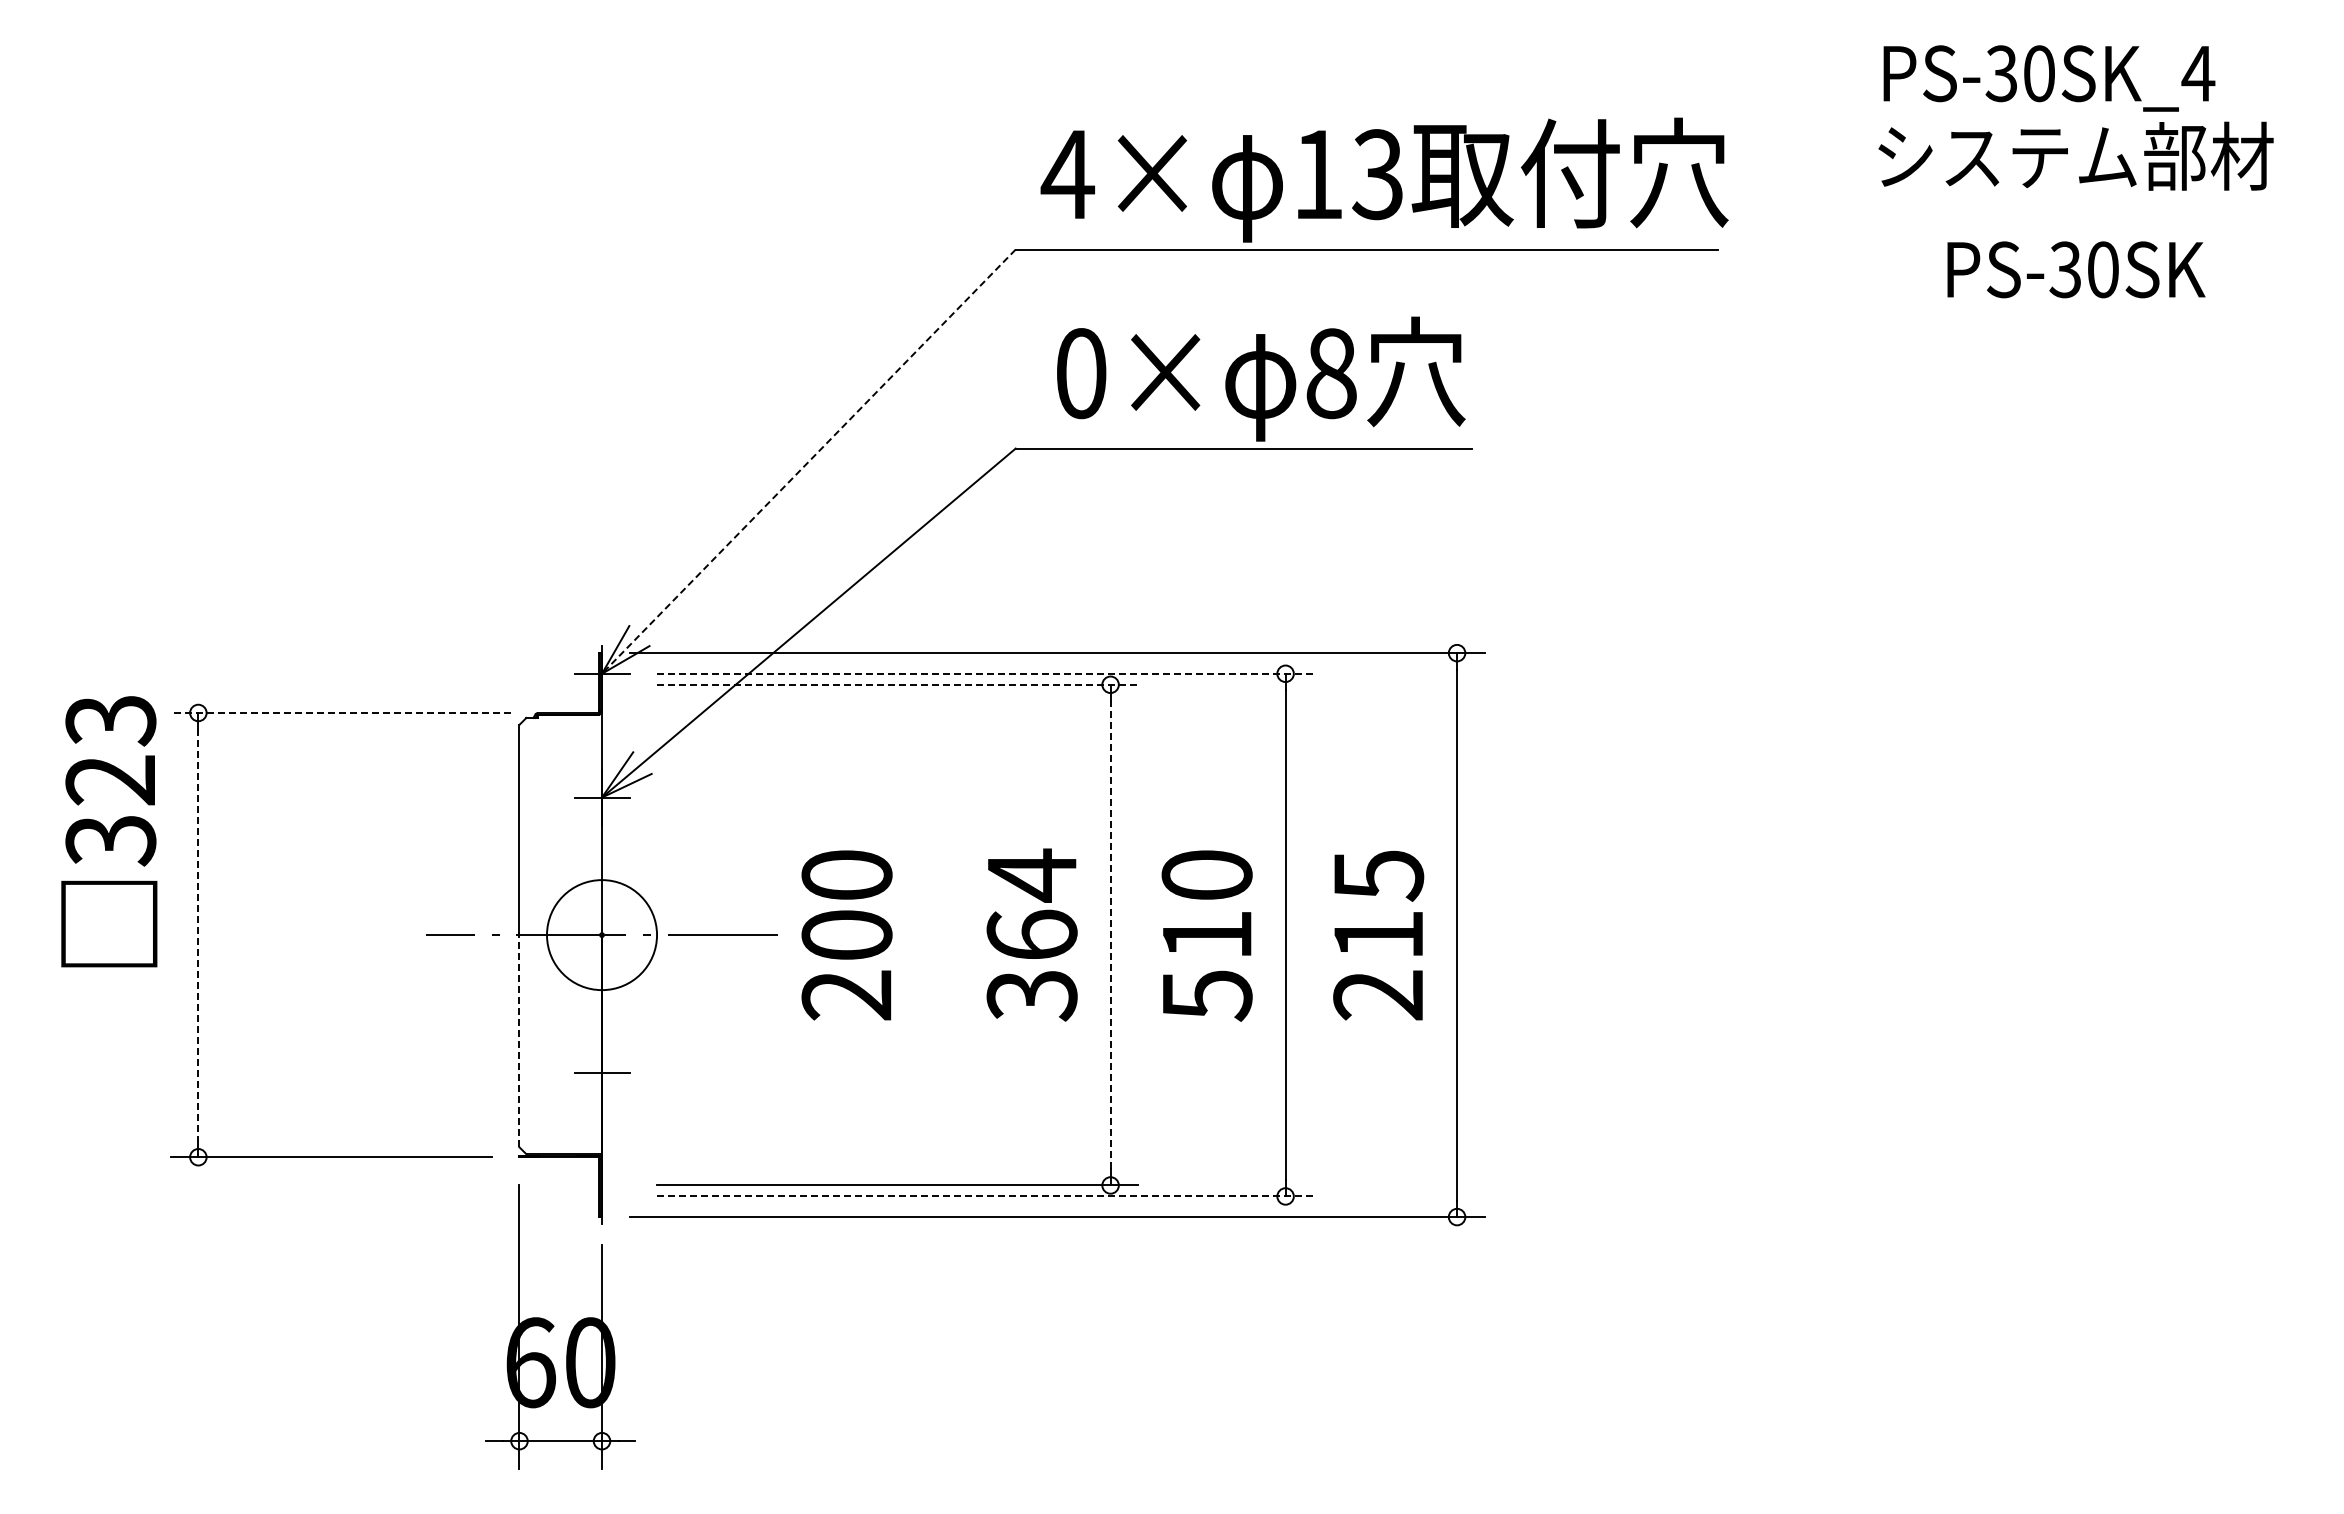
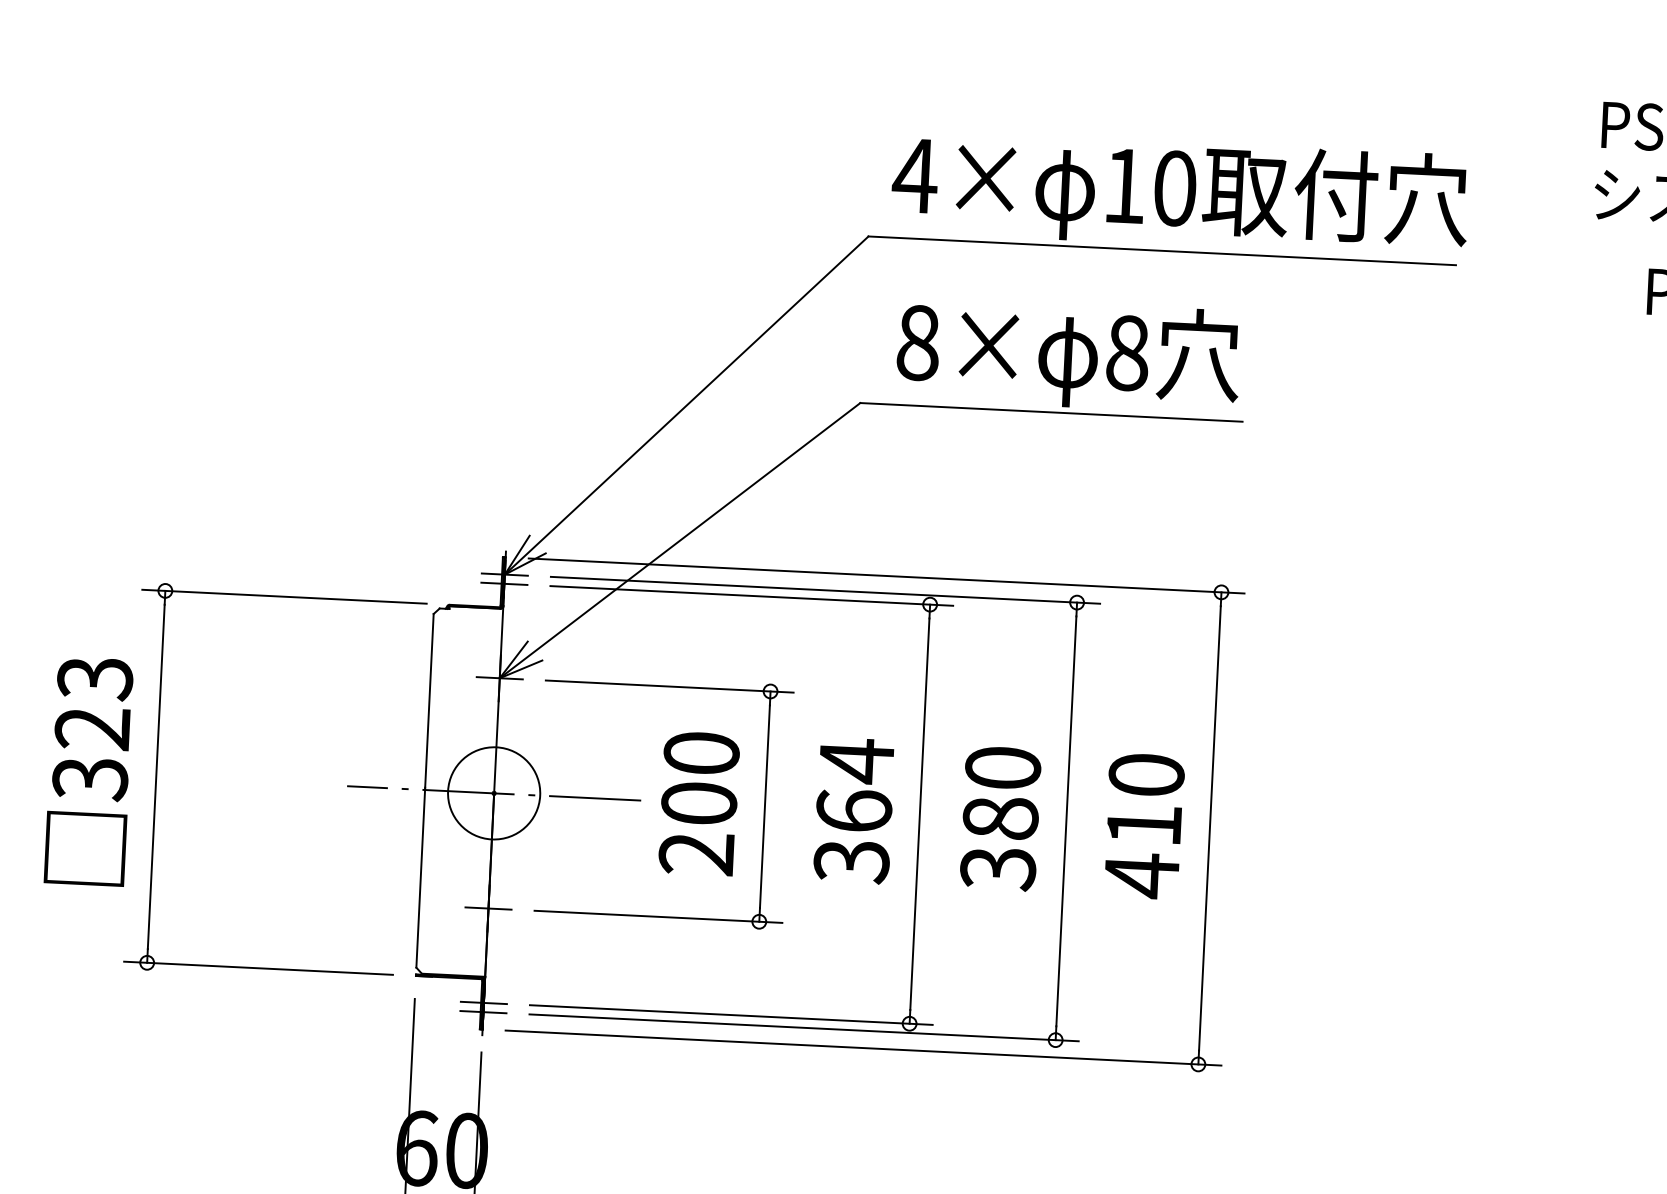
text: (1377, 174) -> (1174, 188), 13 -> 10
text: (1081, 373) -> (918, 342), 0× -> 8×
line: (808, 462) -> (686, 406), dashed -> solid
line: (985, 673) -> (825, 590), dashed -> solid
line: (601, 684) -> (503, 583), added
line: (897, 684) -> (751, 595), dashed -> solid
line: (340, 712) -> (284, 596), dashed -> solid
text: (109, 831) -> (89, 771), moved
part: (925, 934) -> (764, 806), added
line: (198, 935) -> (156, 777), dashed -> solid
line: (1110, 935) -> (919, 814), dashed -> solid
text: (1378, 936) -> (1144, 826), 215 -> 410
text: (1206, 965) -> (998, 843), 510 -> 380
line: (519, 1039) -> (420, 877), dashed -> solid
line: (601, 1185) -> (483, 1002), added
line: (601, 1196) -> (483, 1012), added
line: (985, 1196) -> (804, 1027), dashed -> solid

